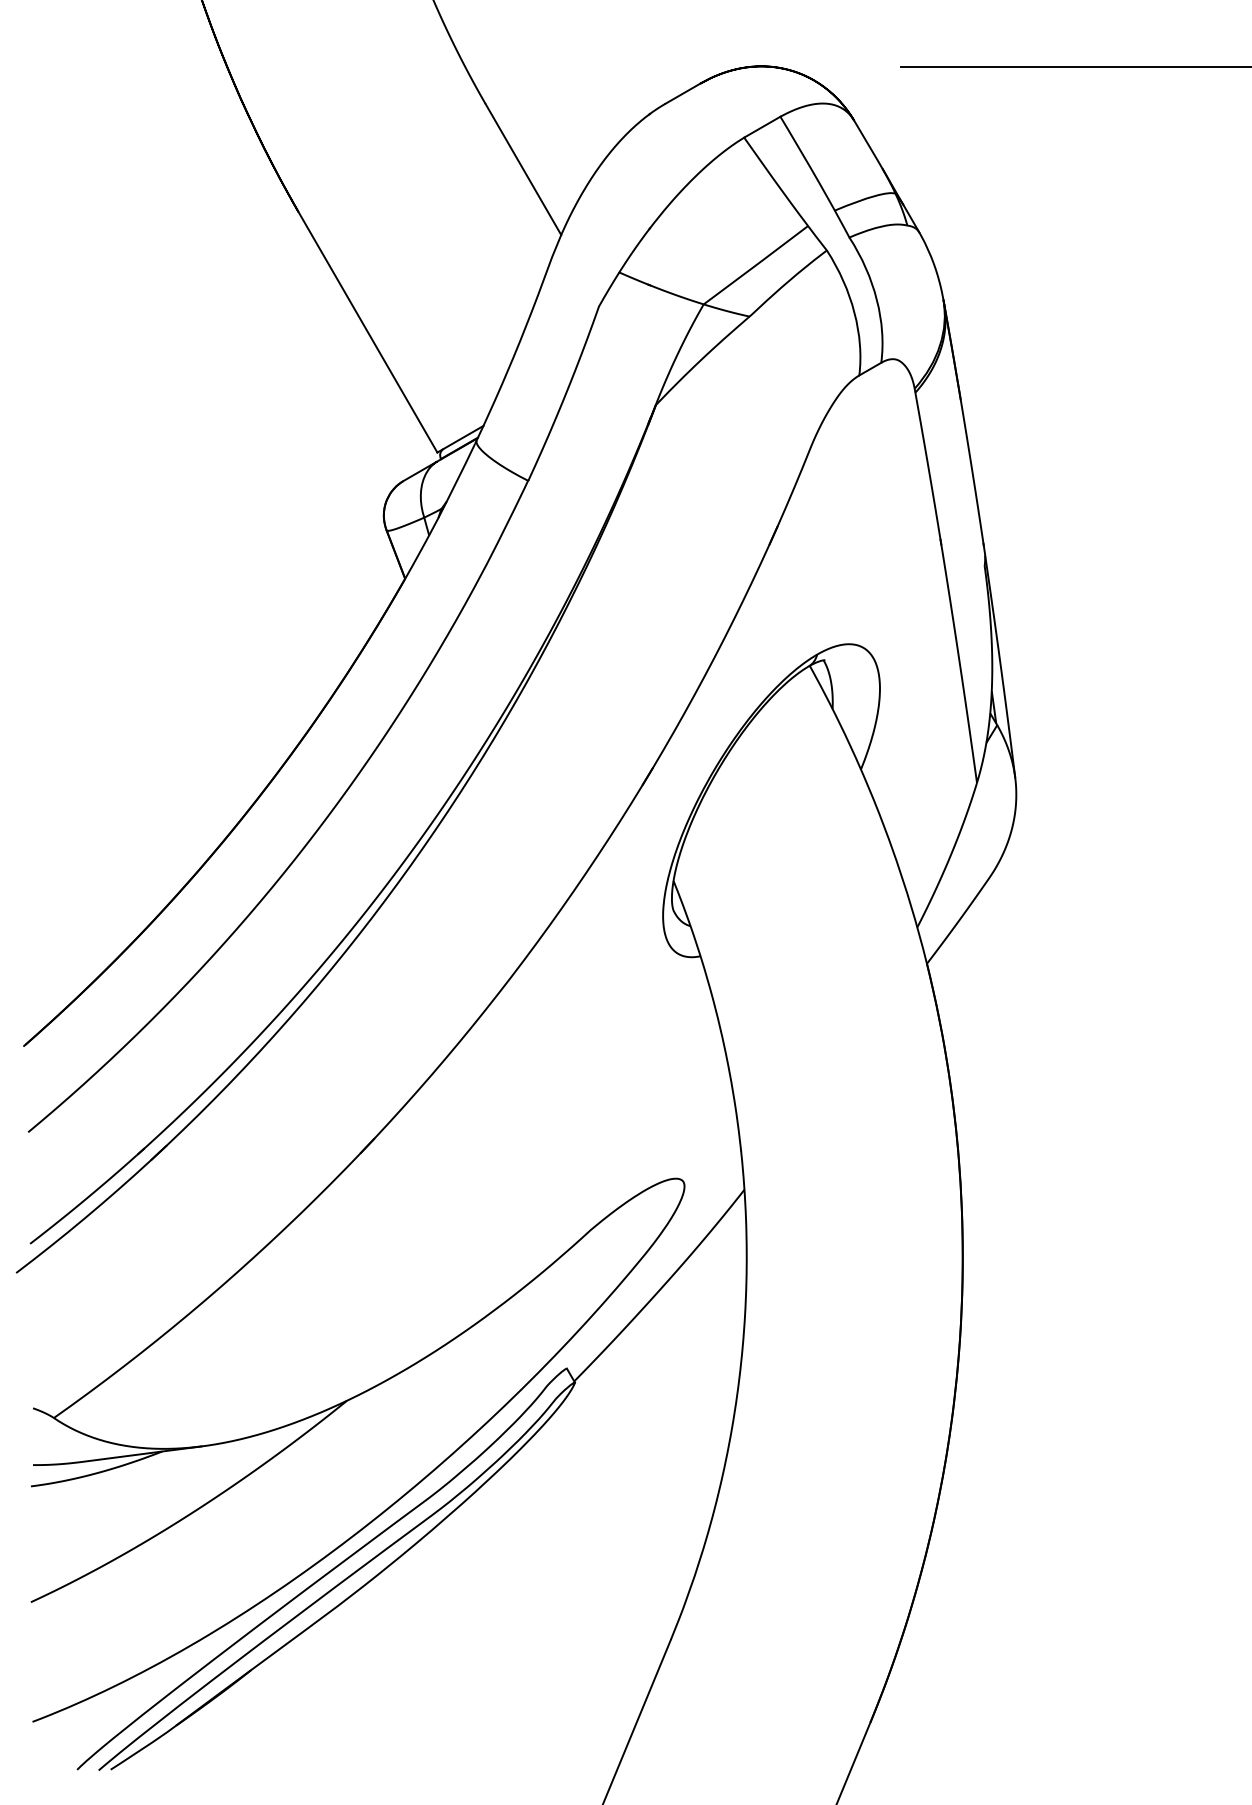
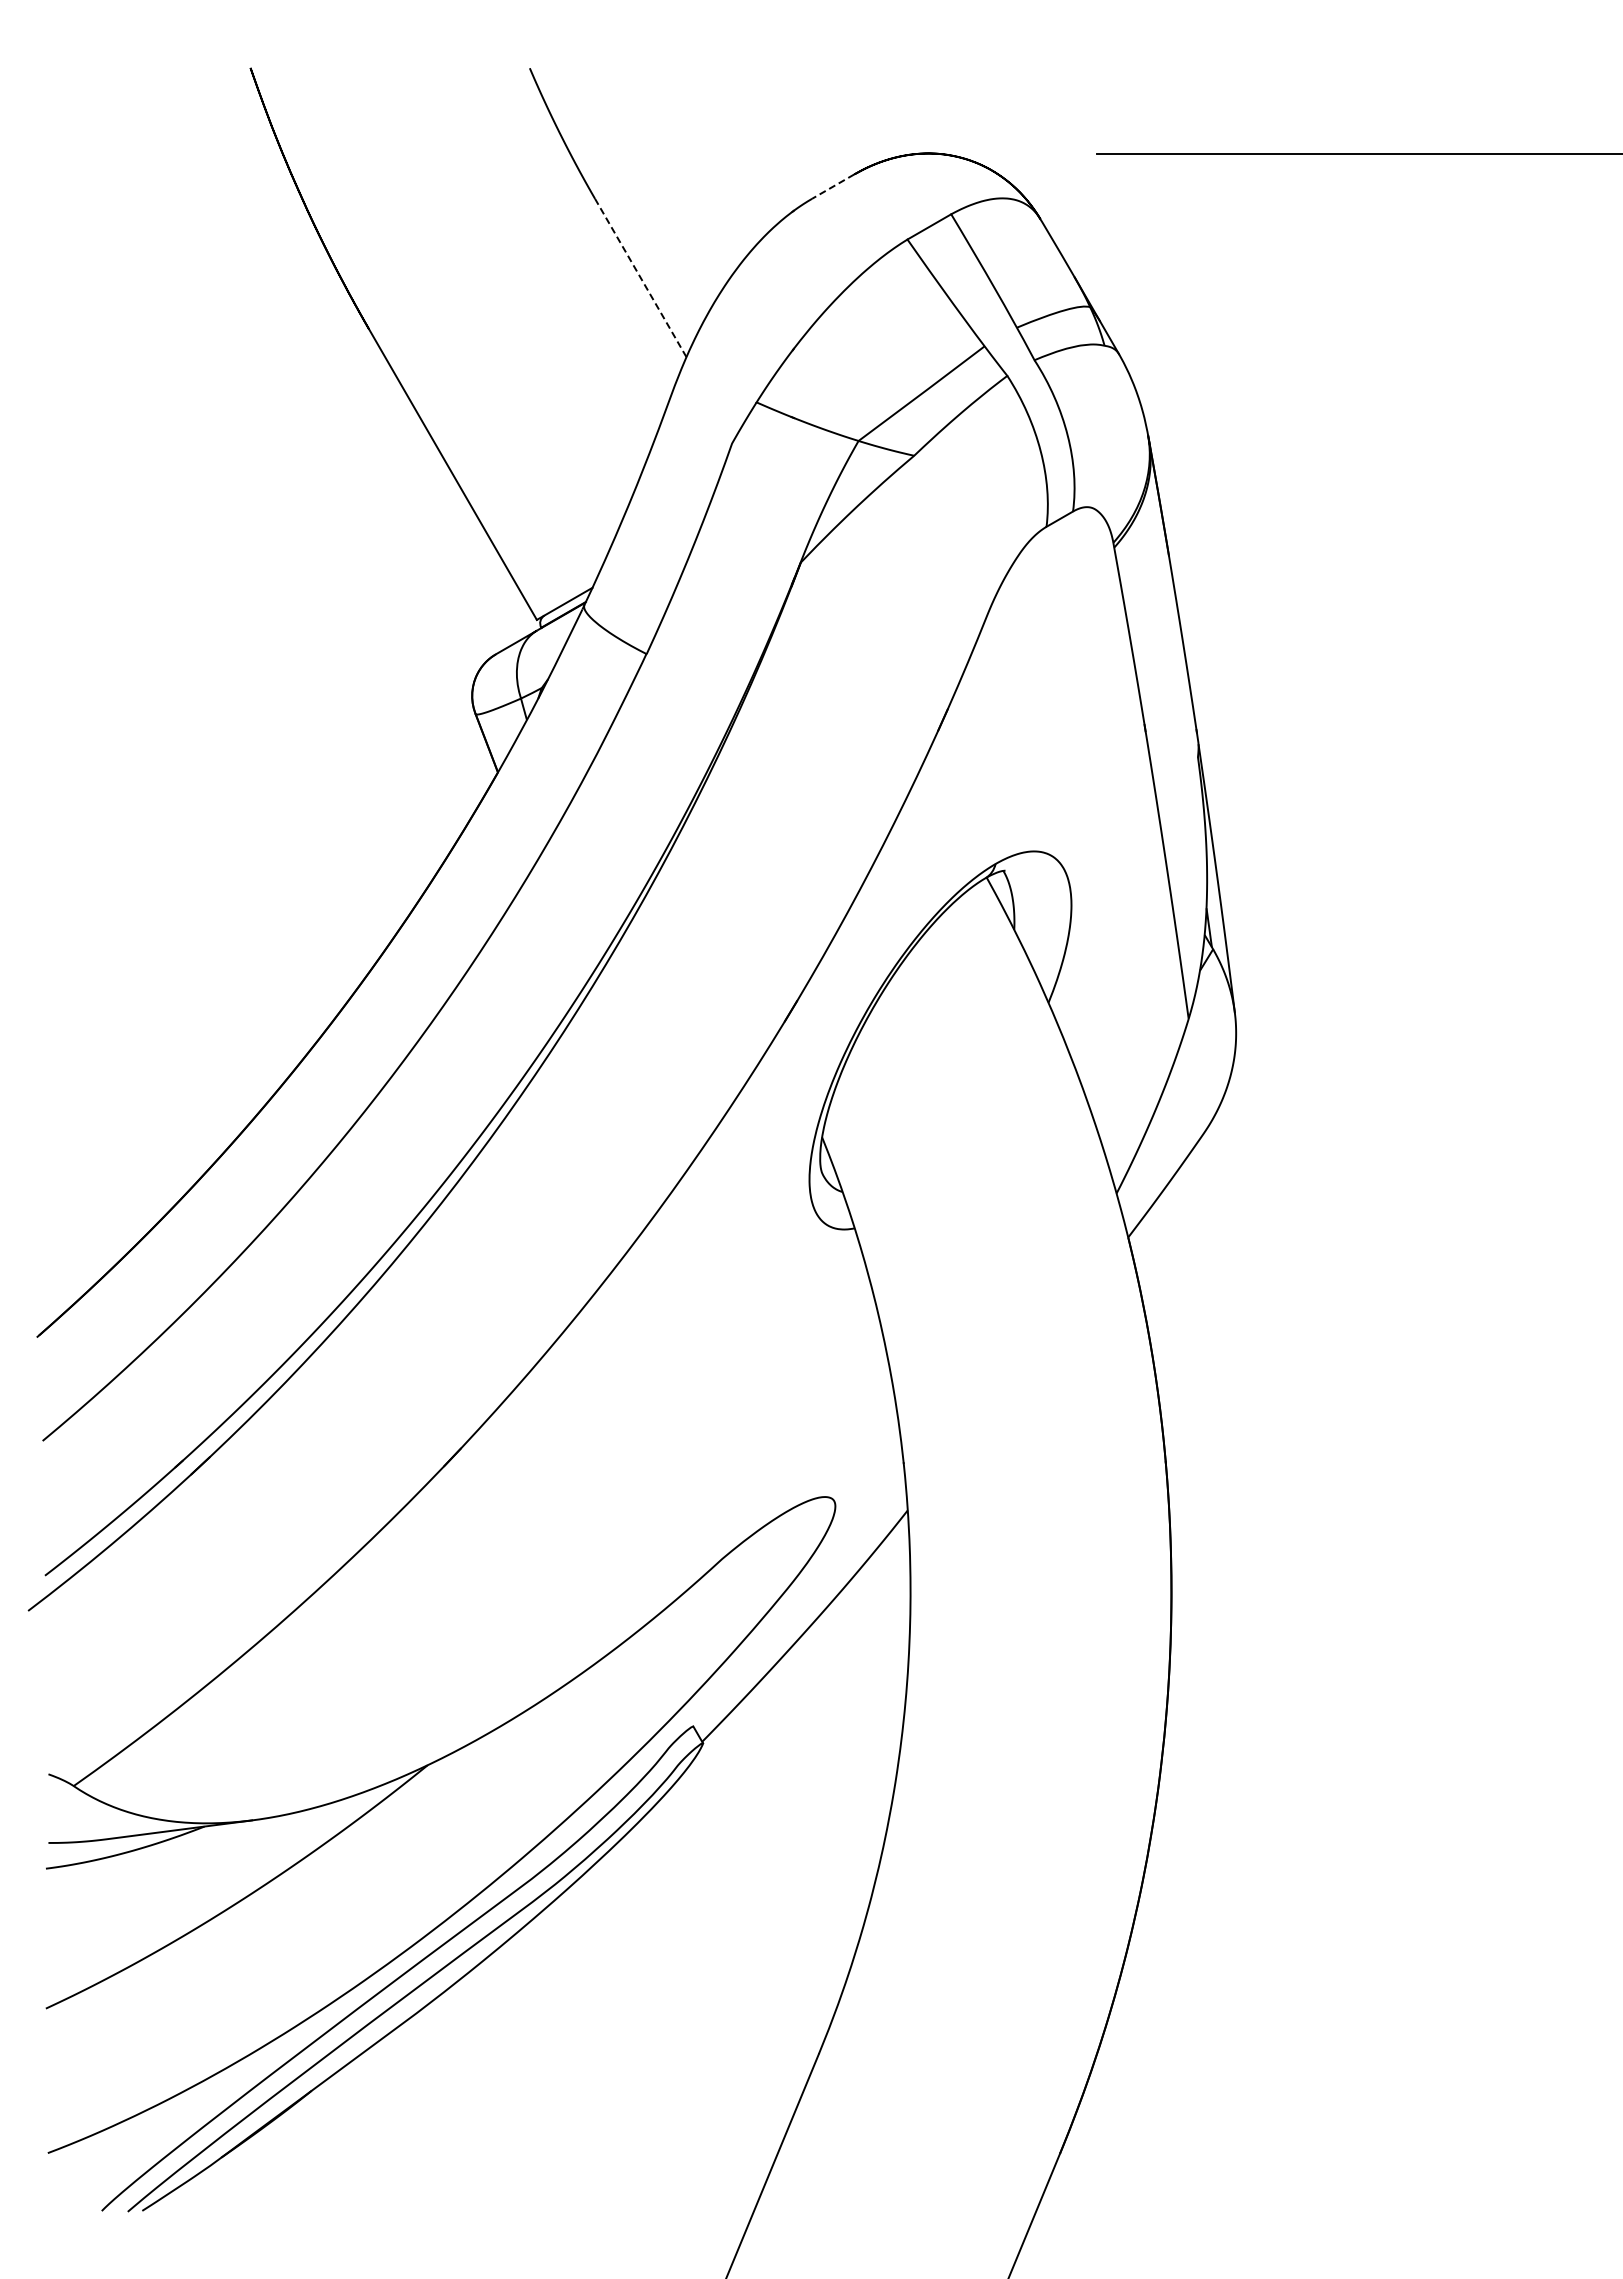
line: (682, 93) -> (832, 186), solid -> dashed
line: (523, 169) -> (640, 277), solid -> dashed

